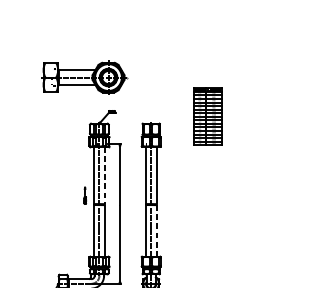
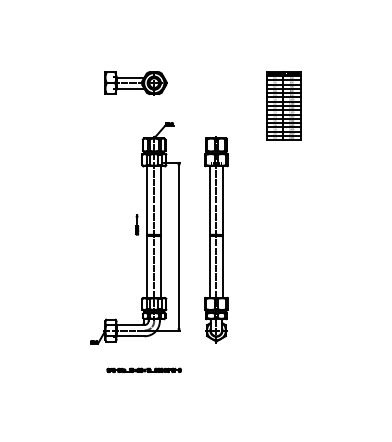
part: (83, 78) -> (135, 83), size x0.62
part: (207, 116) -> (283, 105), moved
line: (105, 176) -> (161, 201), dashed -> solid
line: (157, 231) -> (223, 267), dashed -> solid

